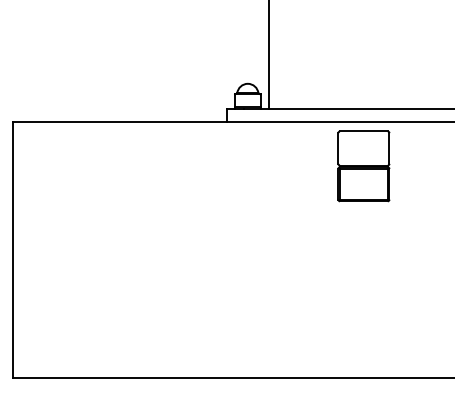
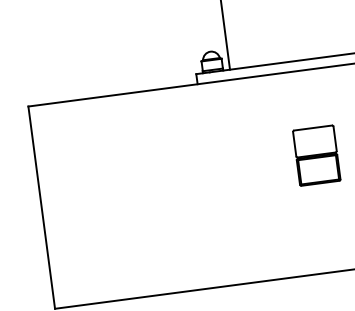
part: (363, 166) -> (316, 155), moved

